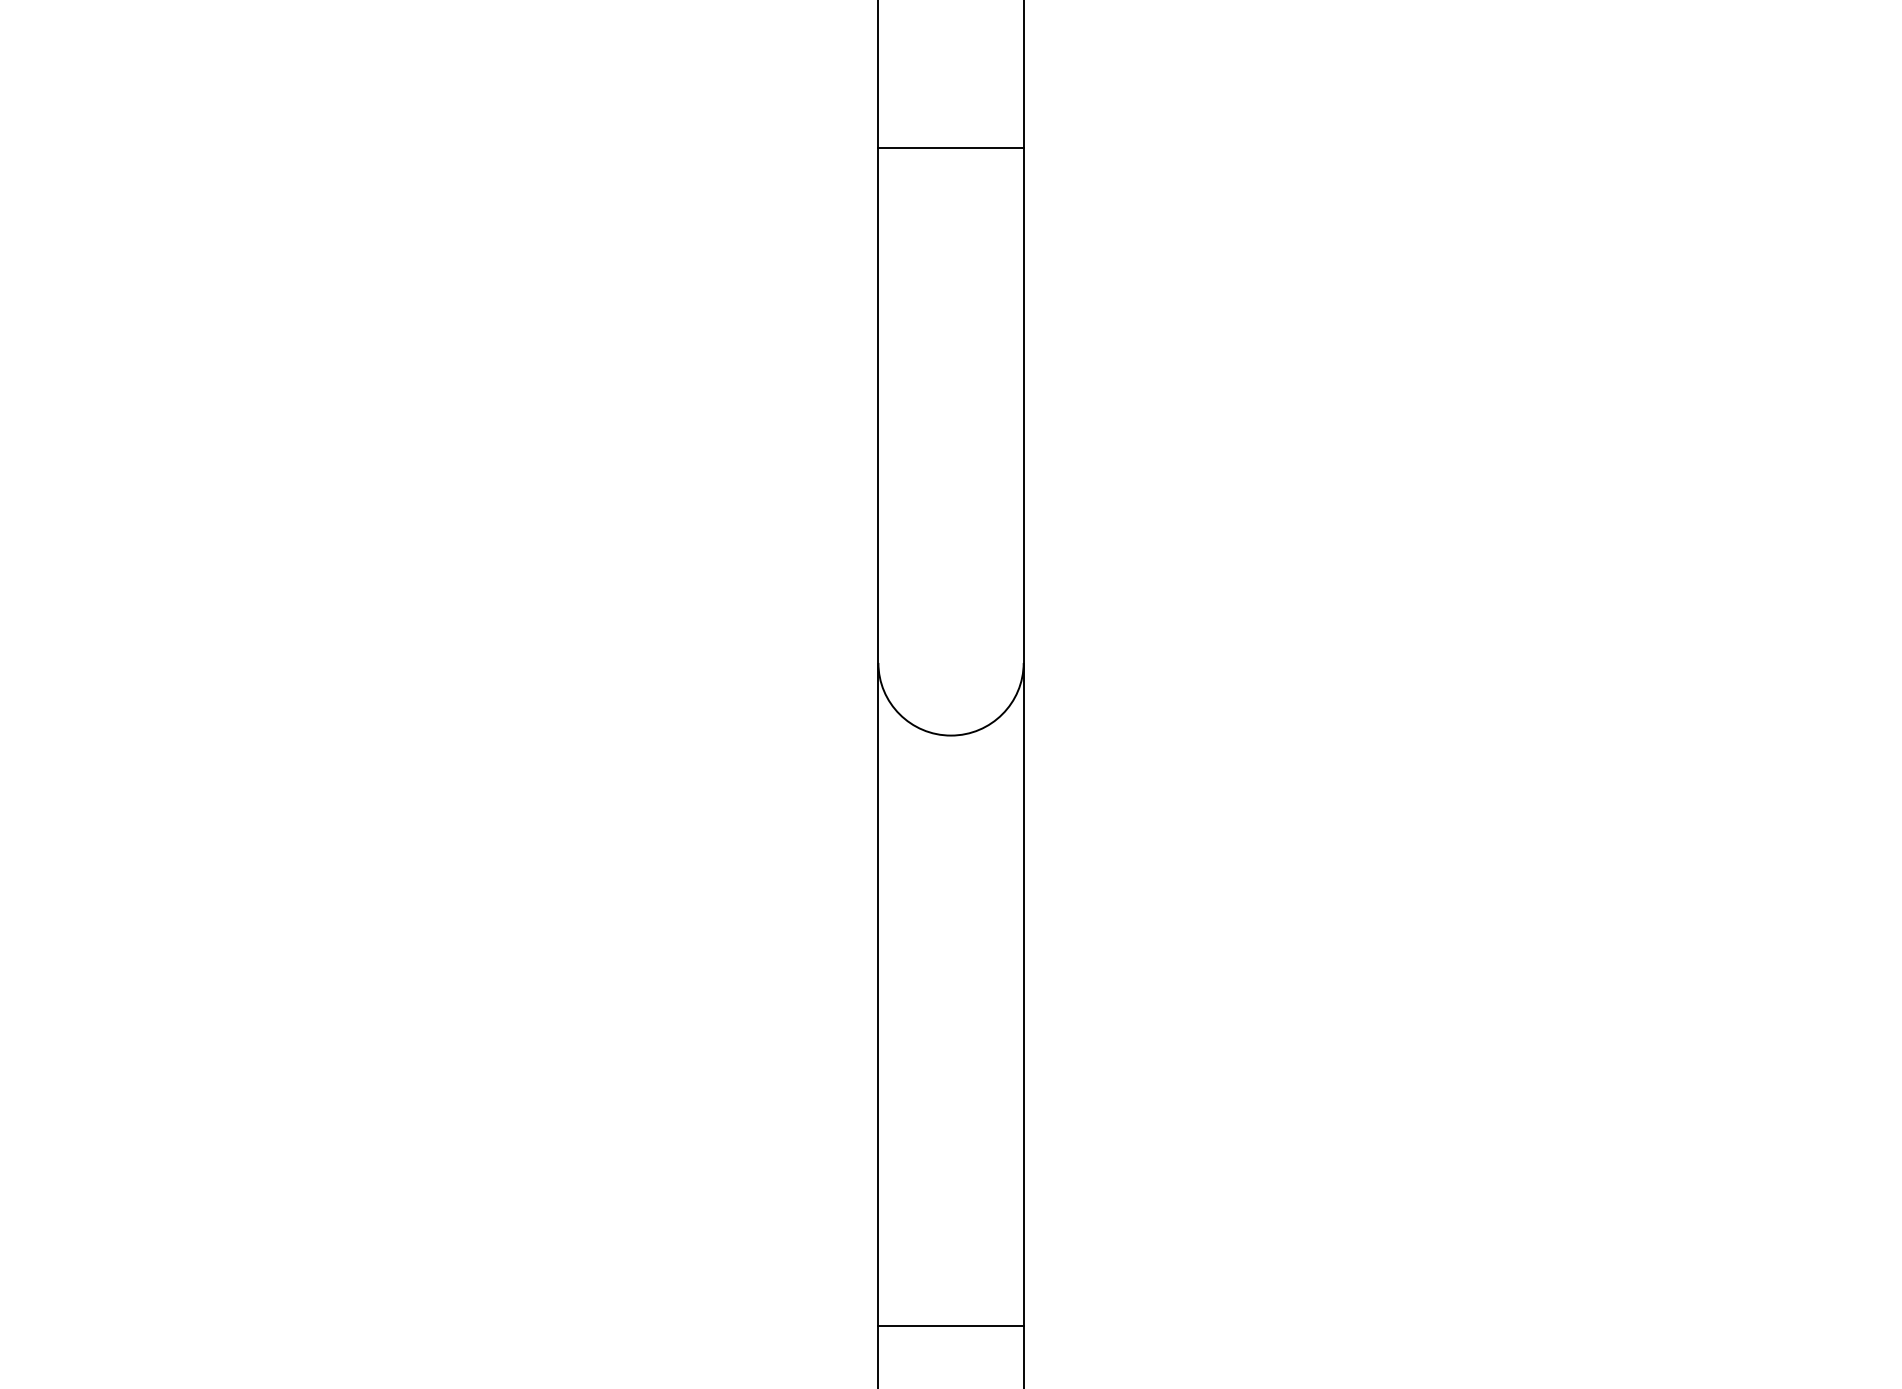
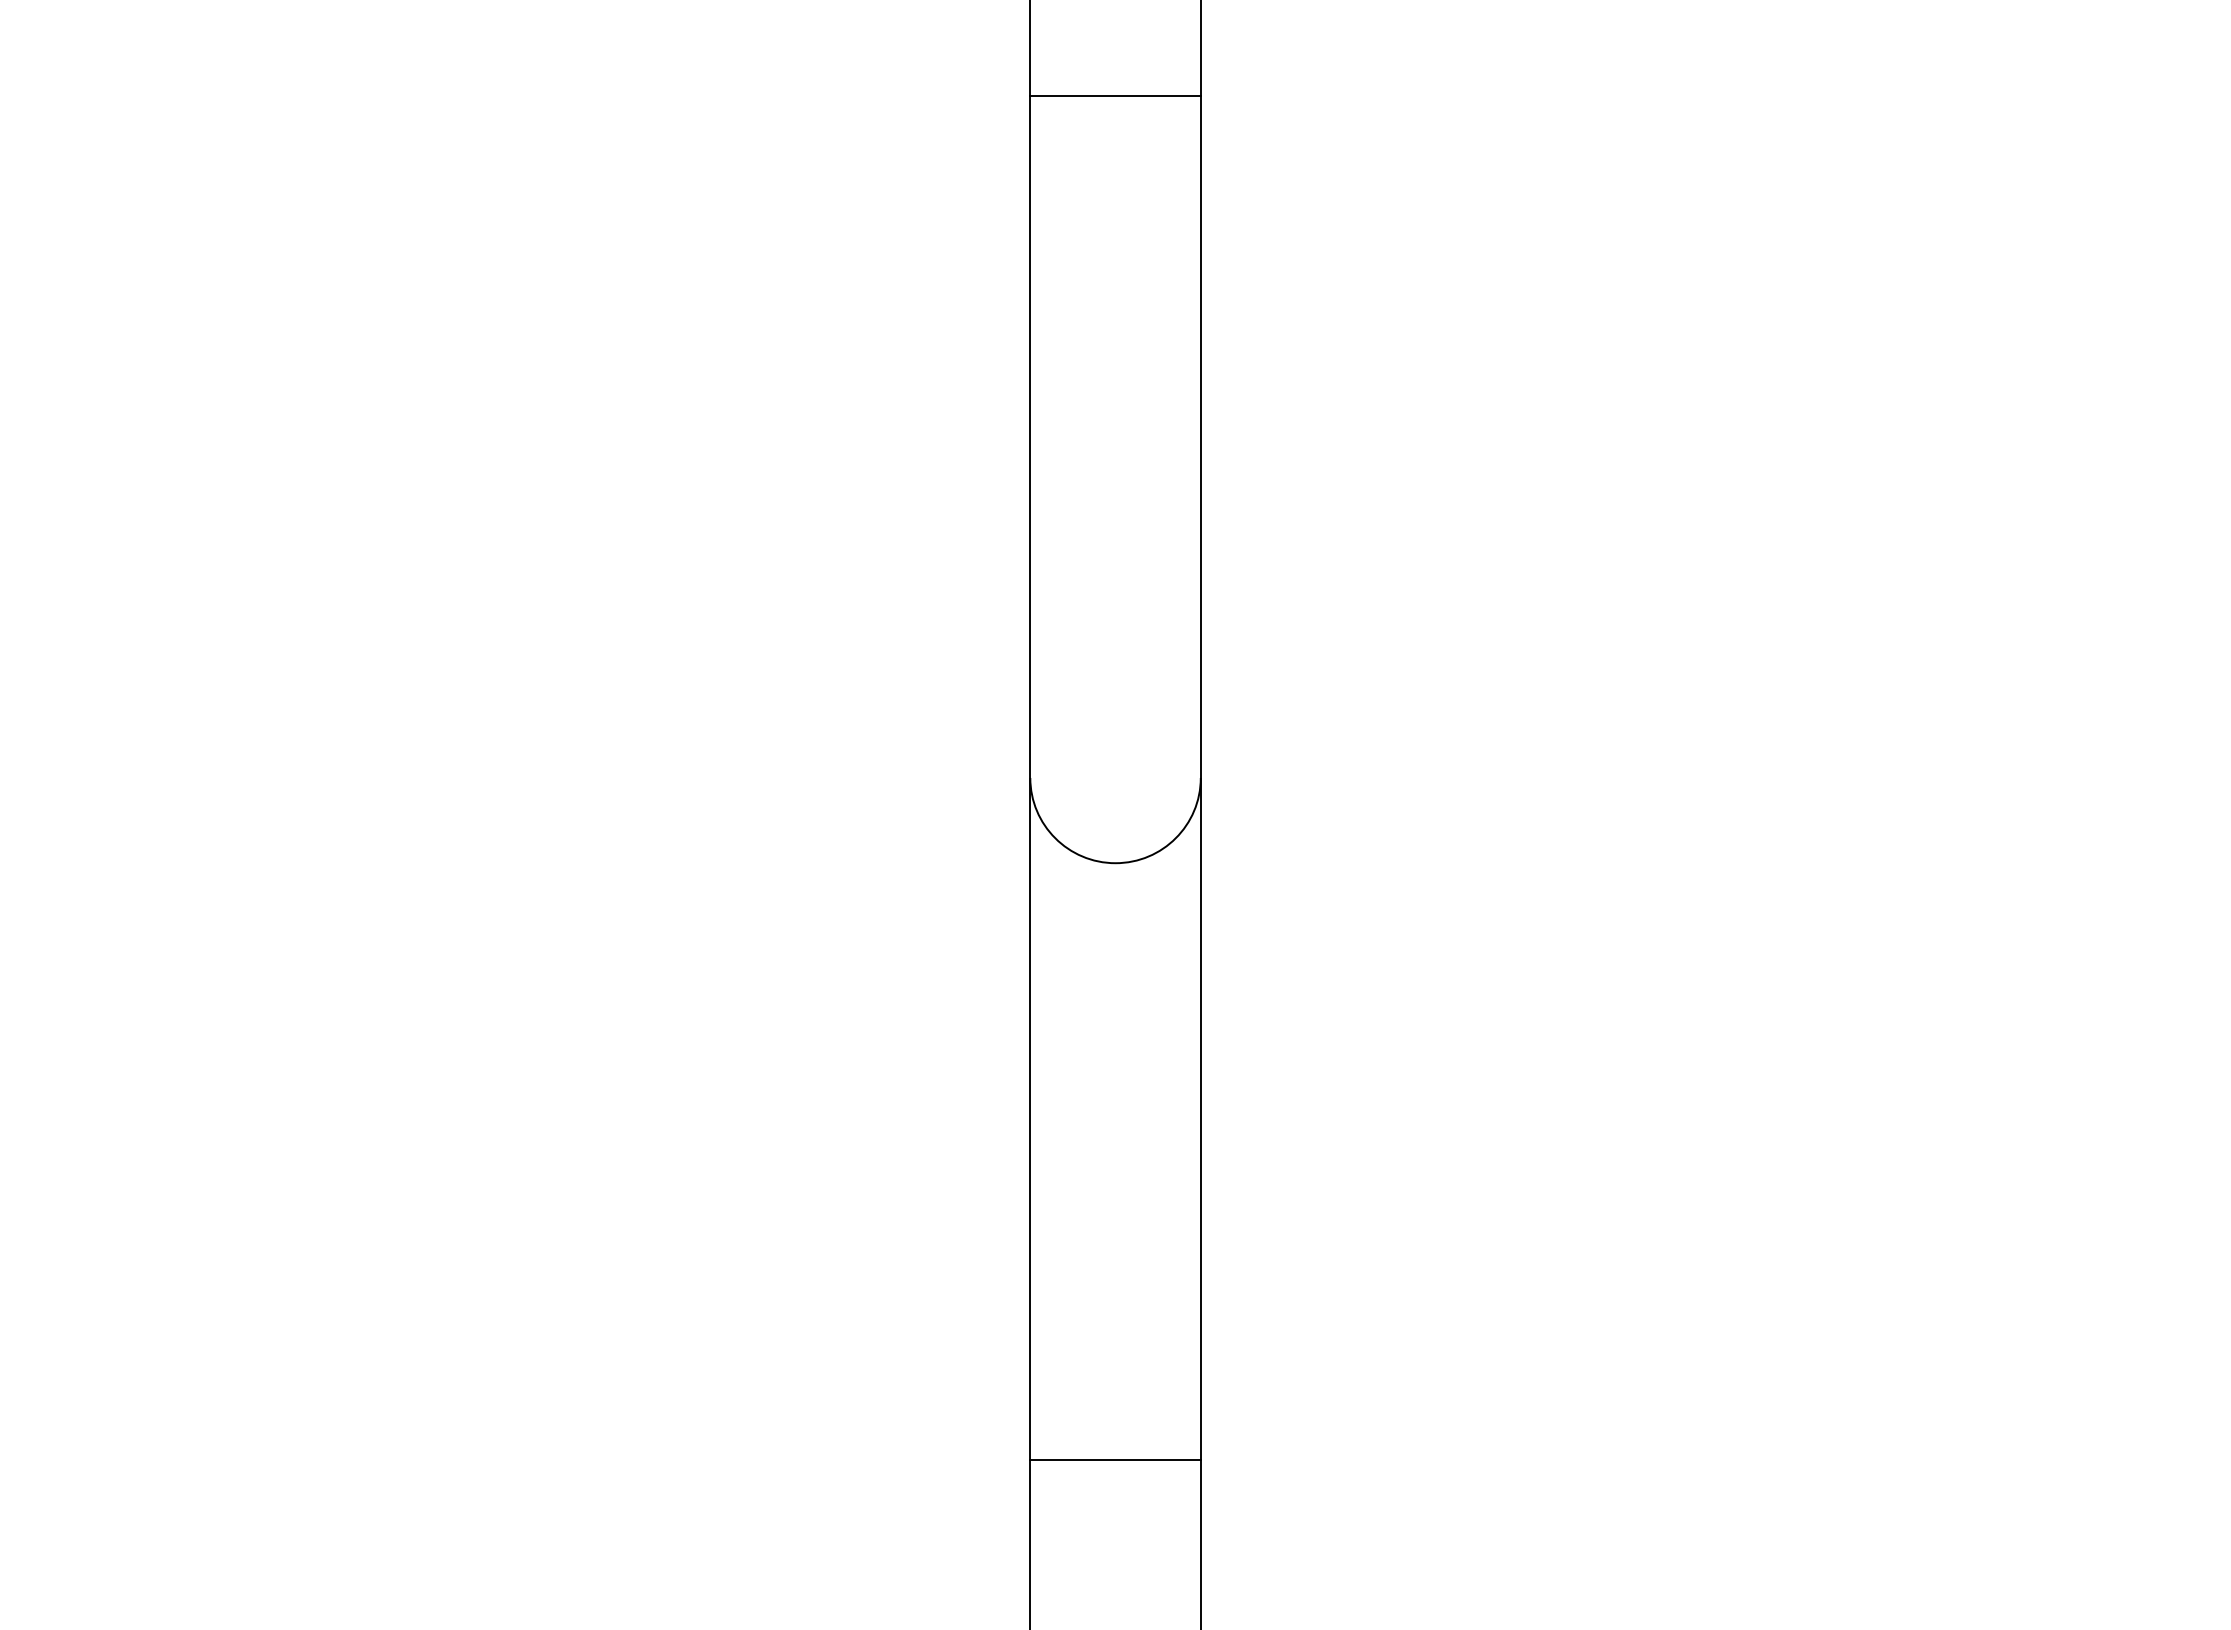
line: (951, 148) -> (1115, 96), moved
line: (951, 1325) -> (1115, 1459), moved

